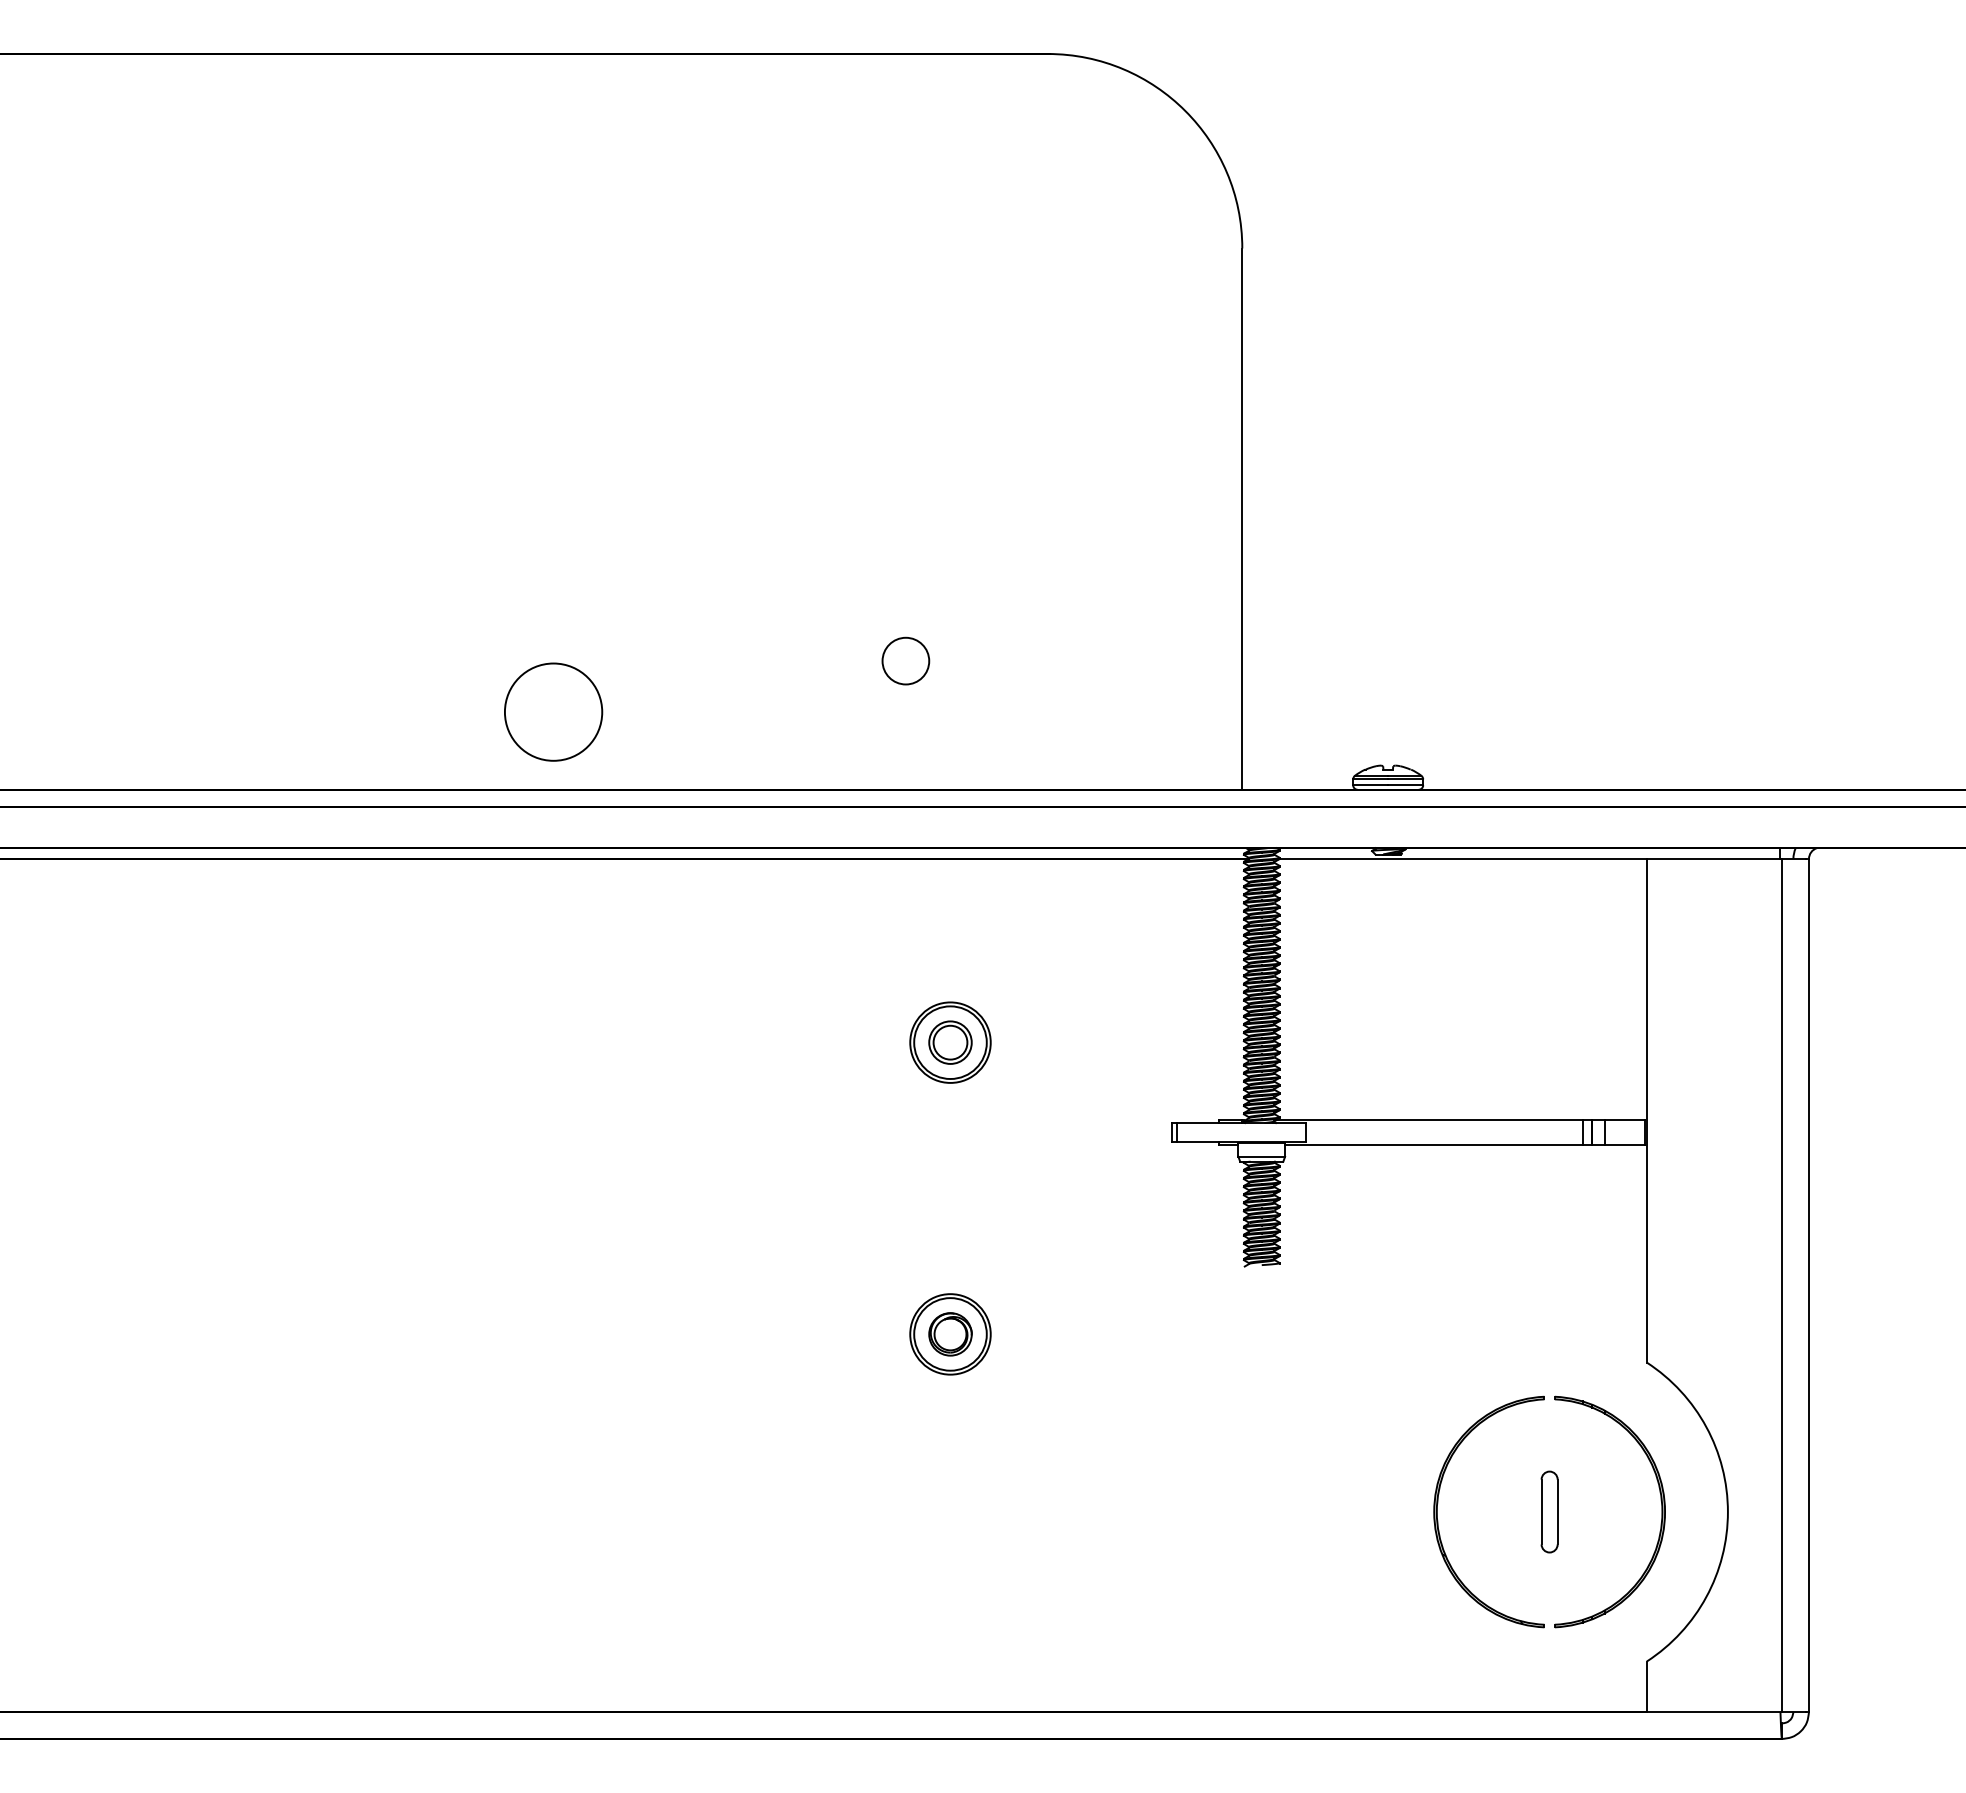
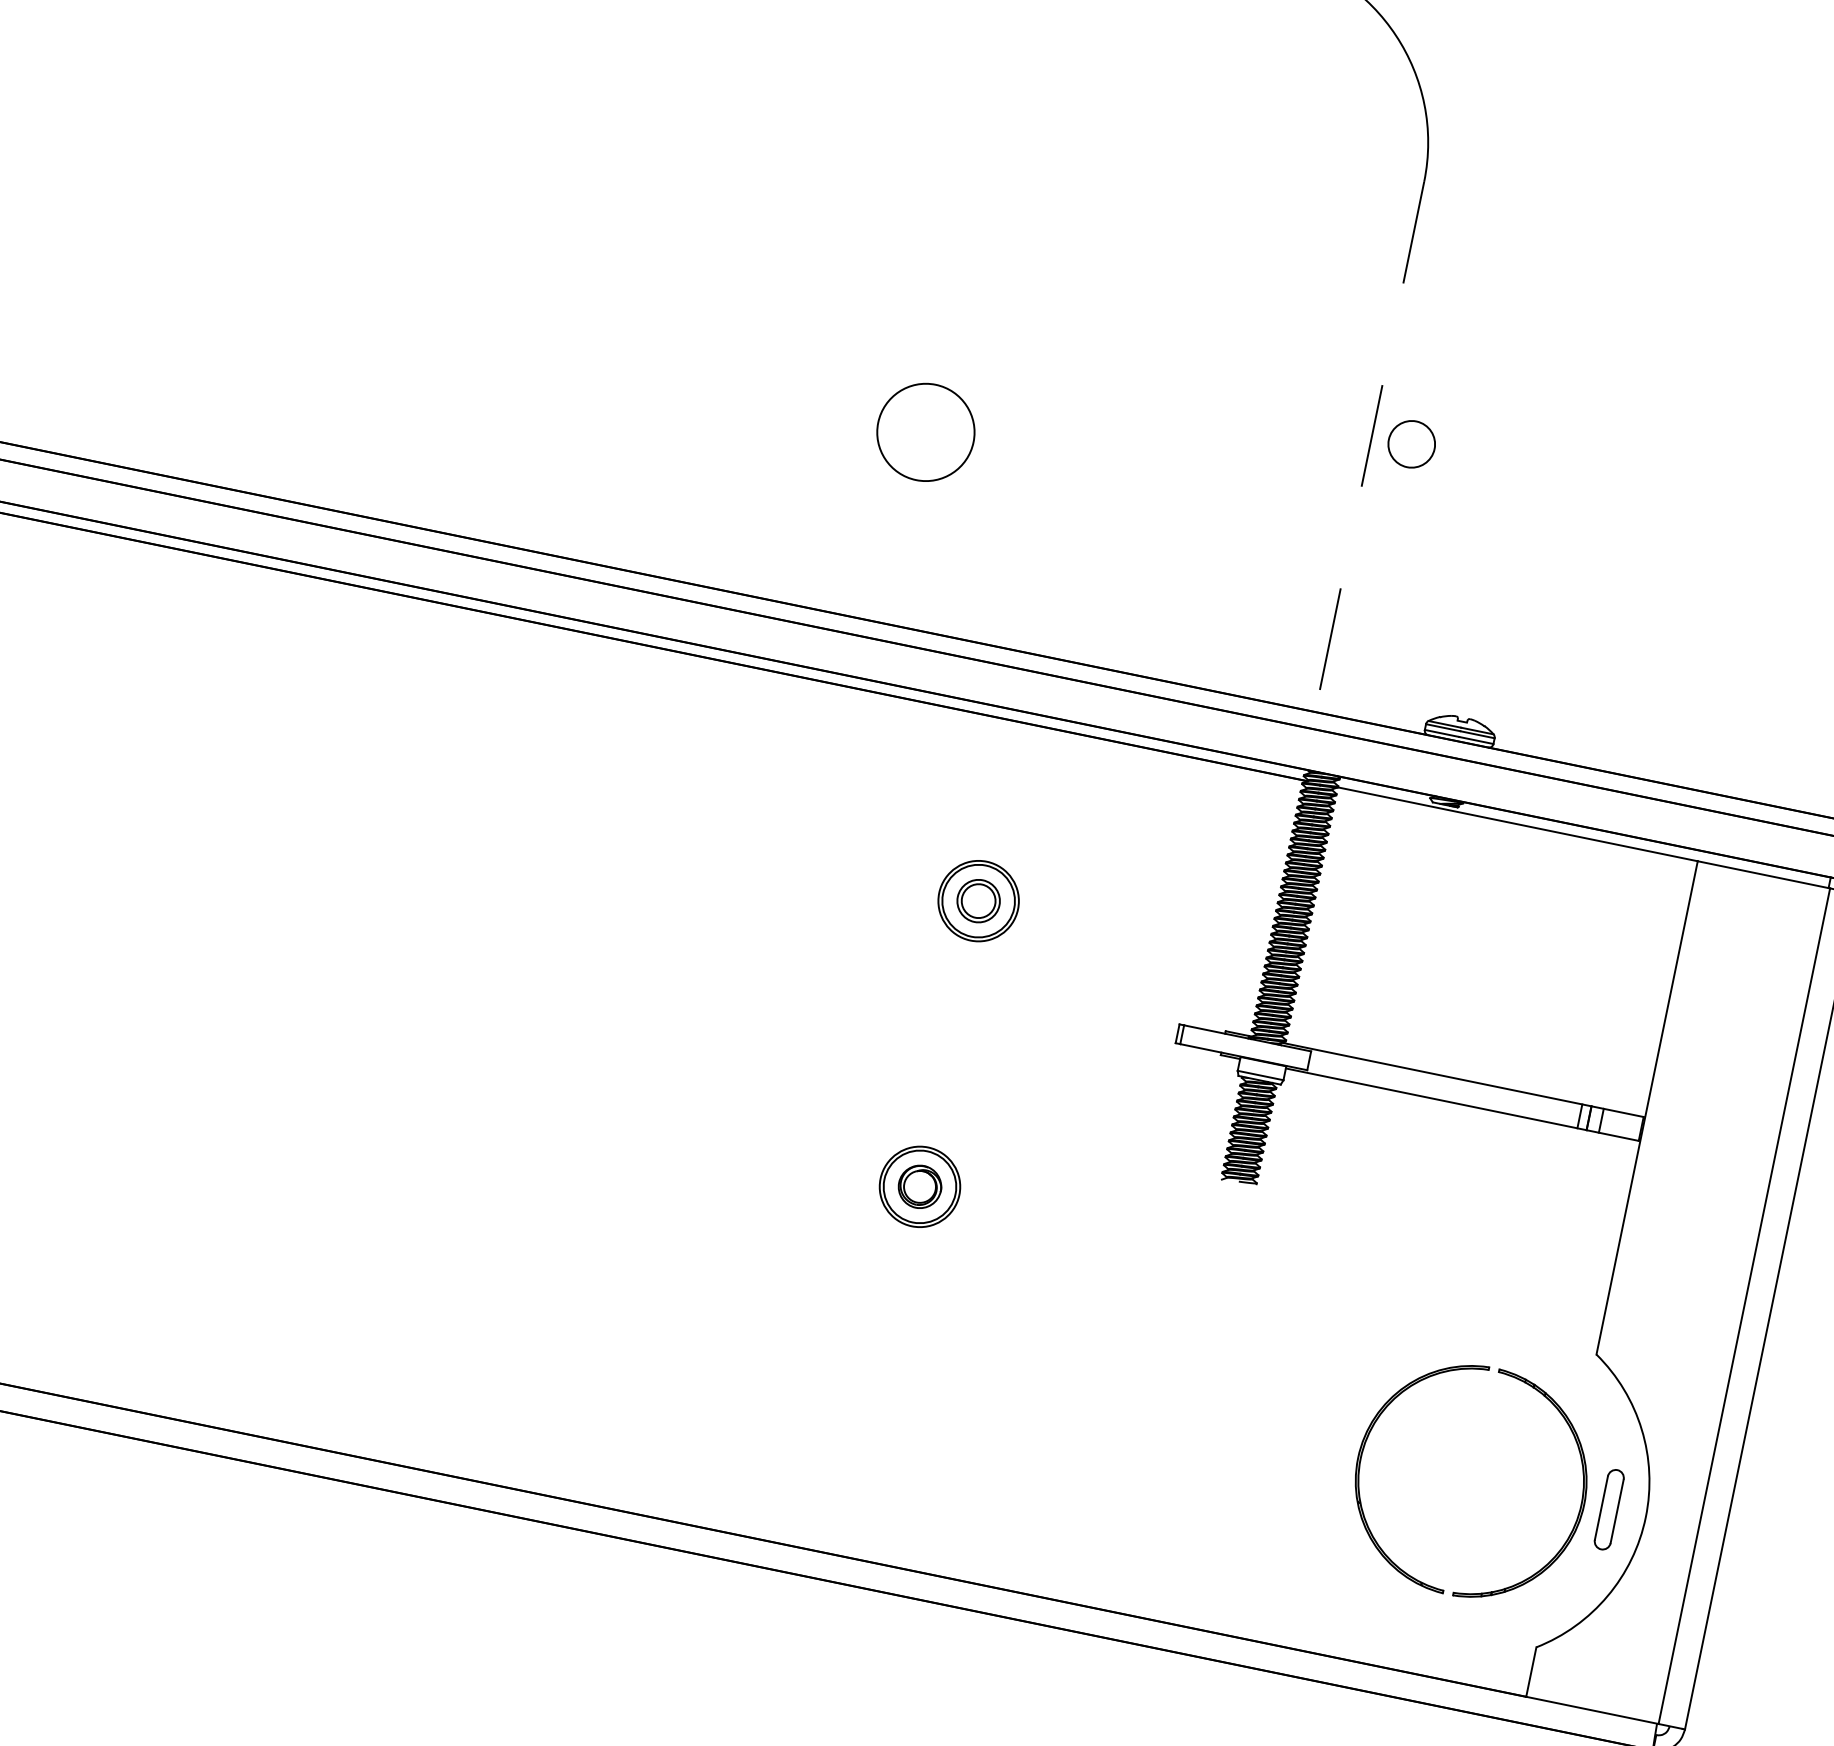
line: (1242, 519) -> (1369, 447), solid -> dashed
circle: (905, 660) -> (1411, 443), moved
circle: (553, 711) -> (925, 431), moved
part: (1549, 1511) -> (1609, 1509), moved

